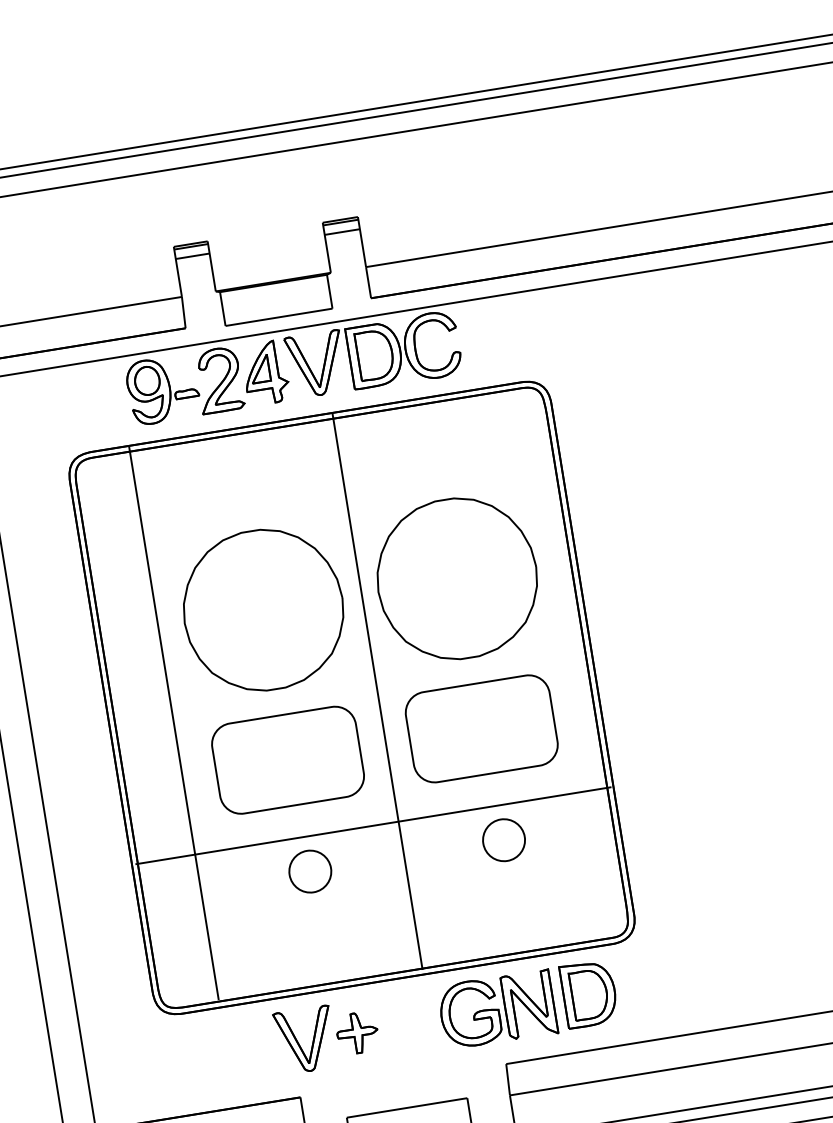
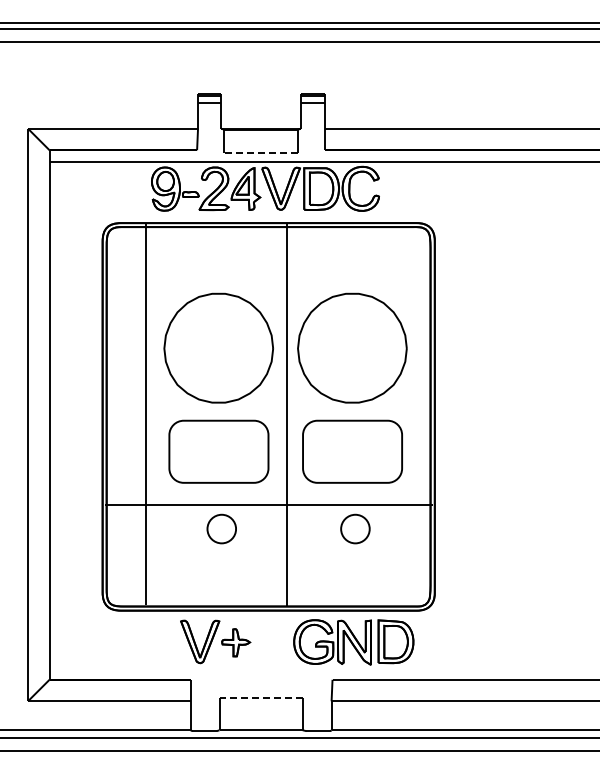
line: (279, 317) -> (261, 153), solid -> dashed
line: (407, 1107) -> (261, 698), solid -> dashed

